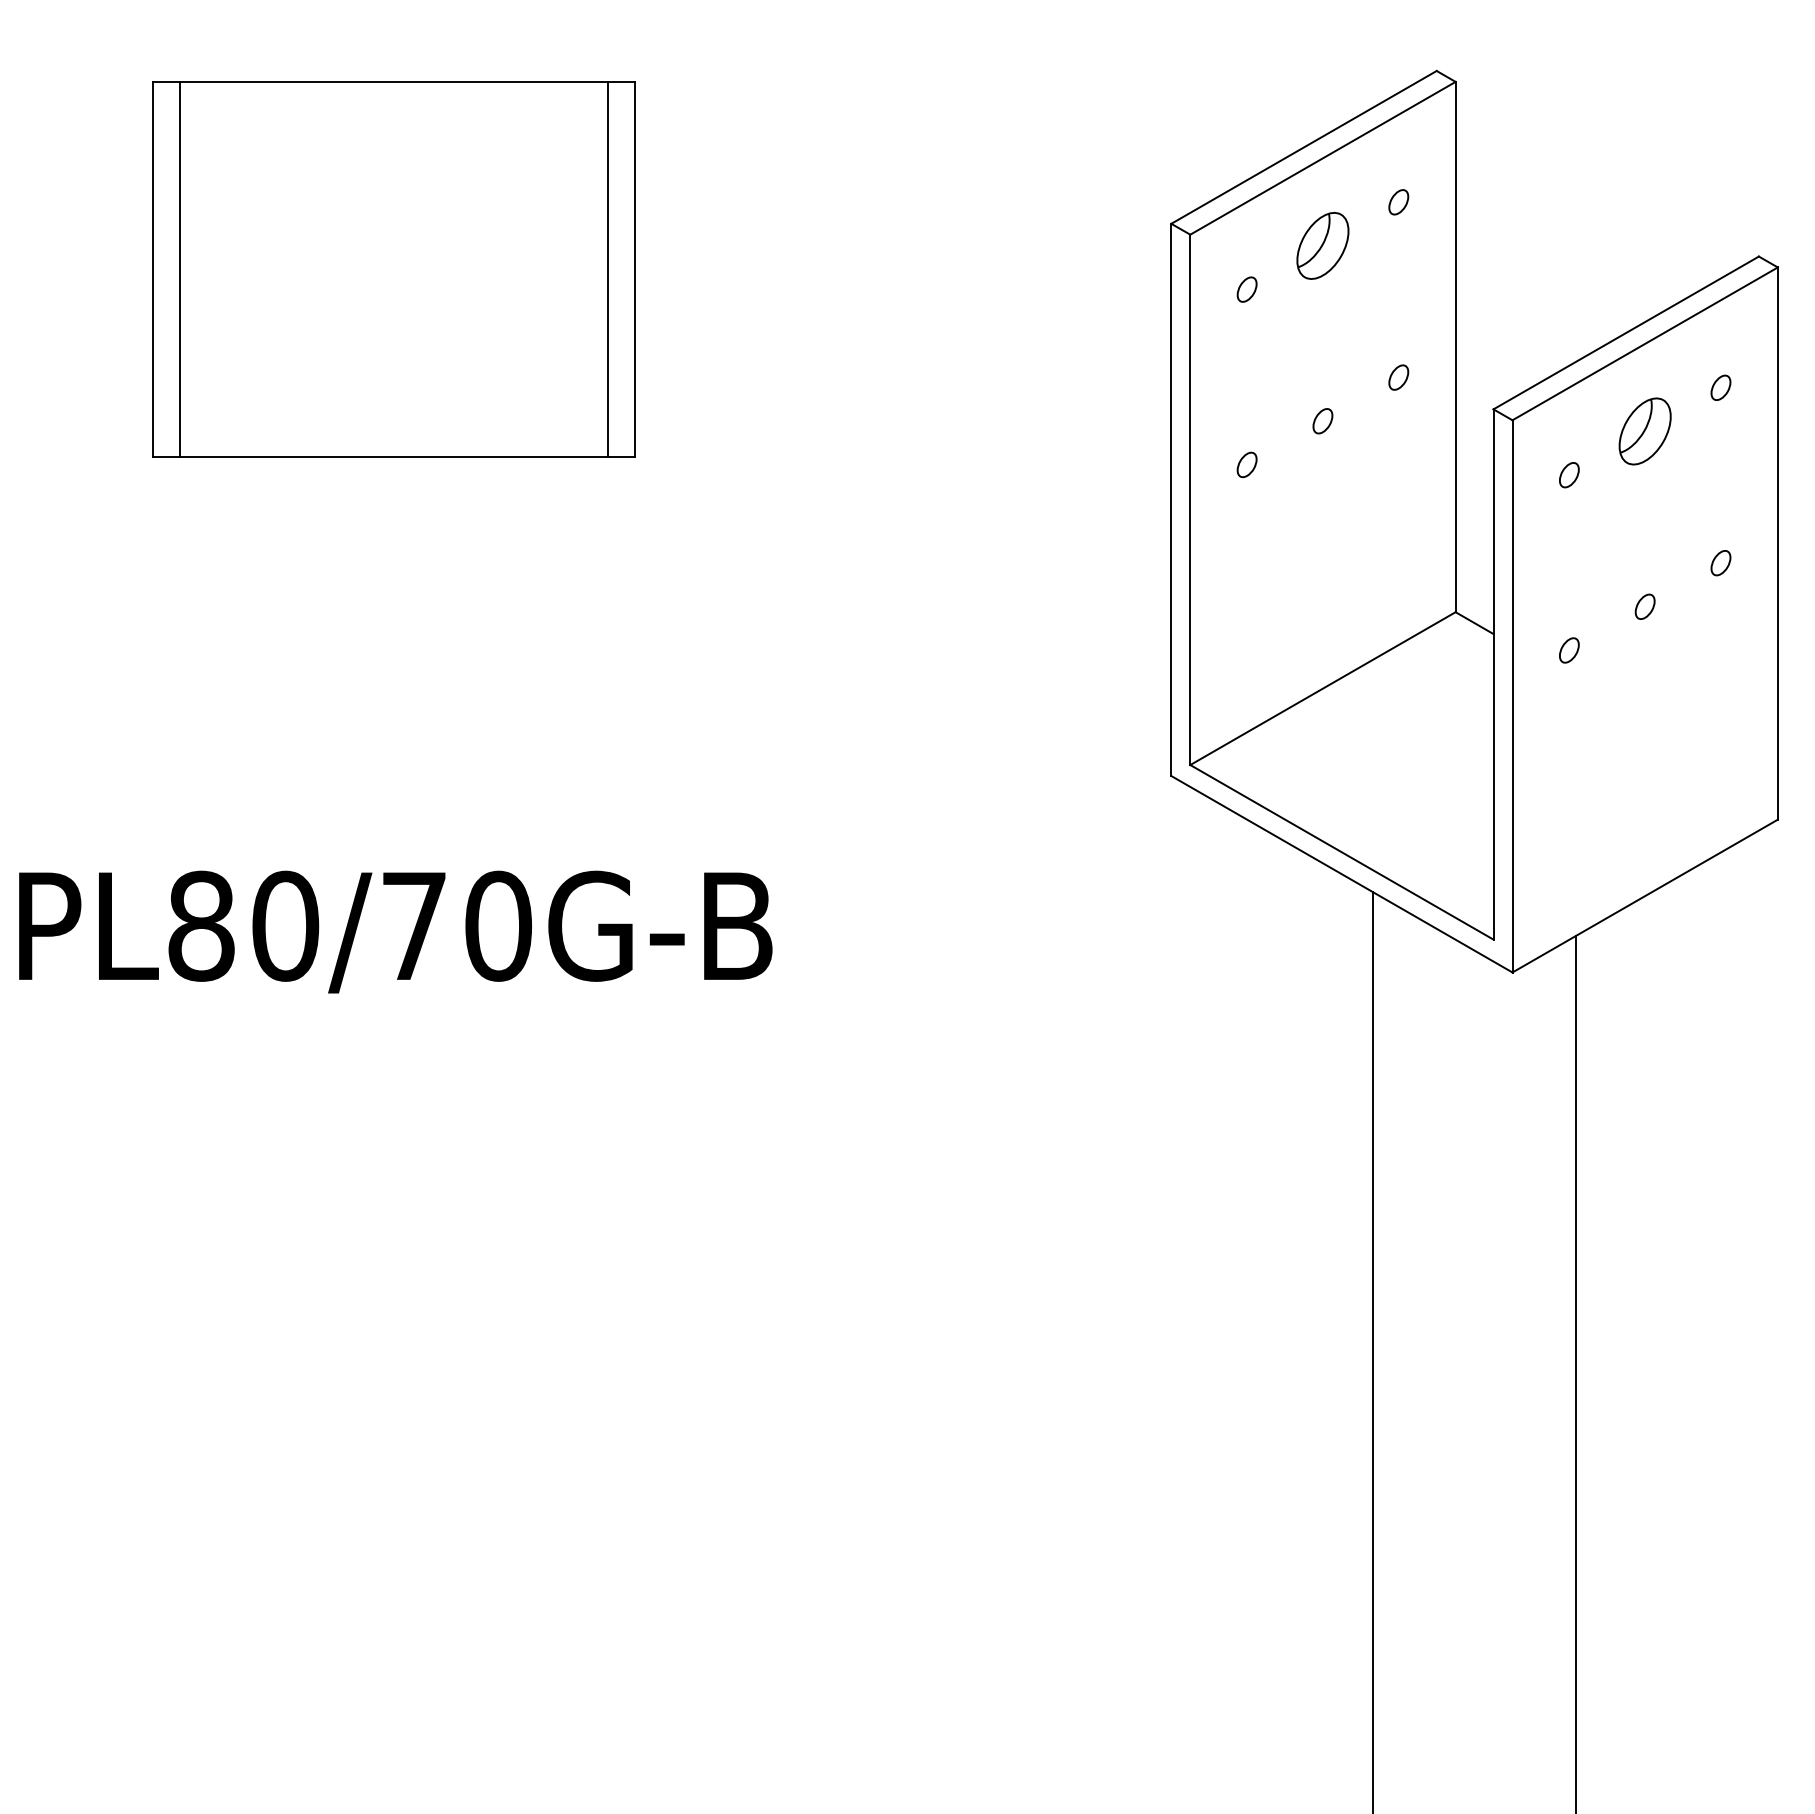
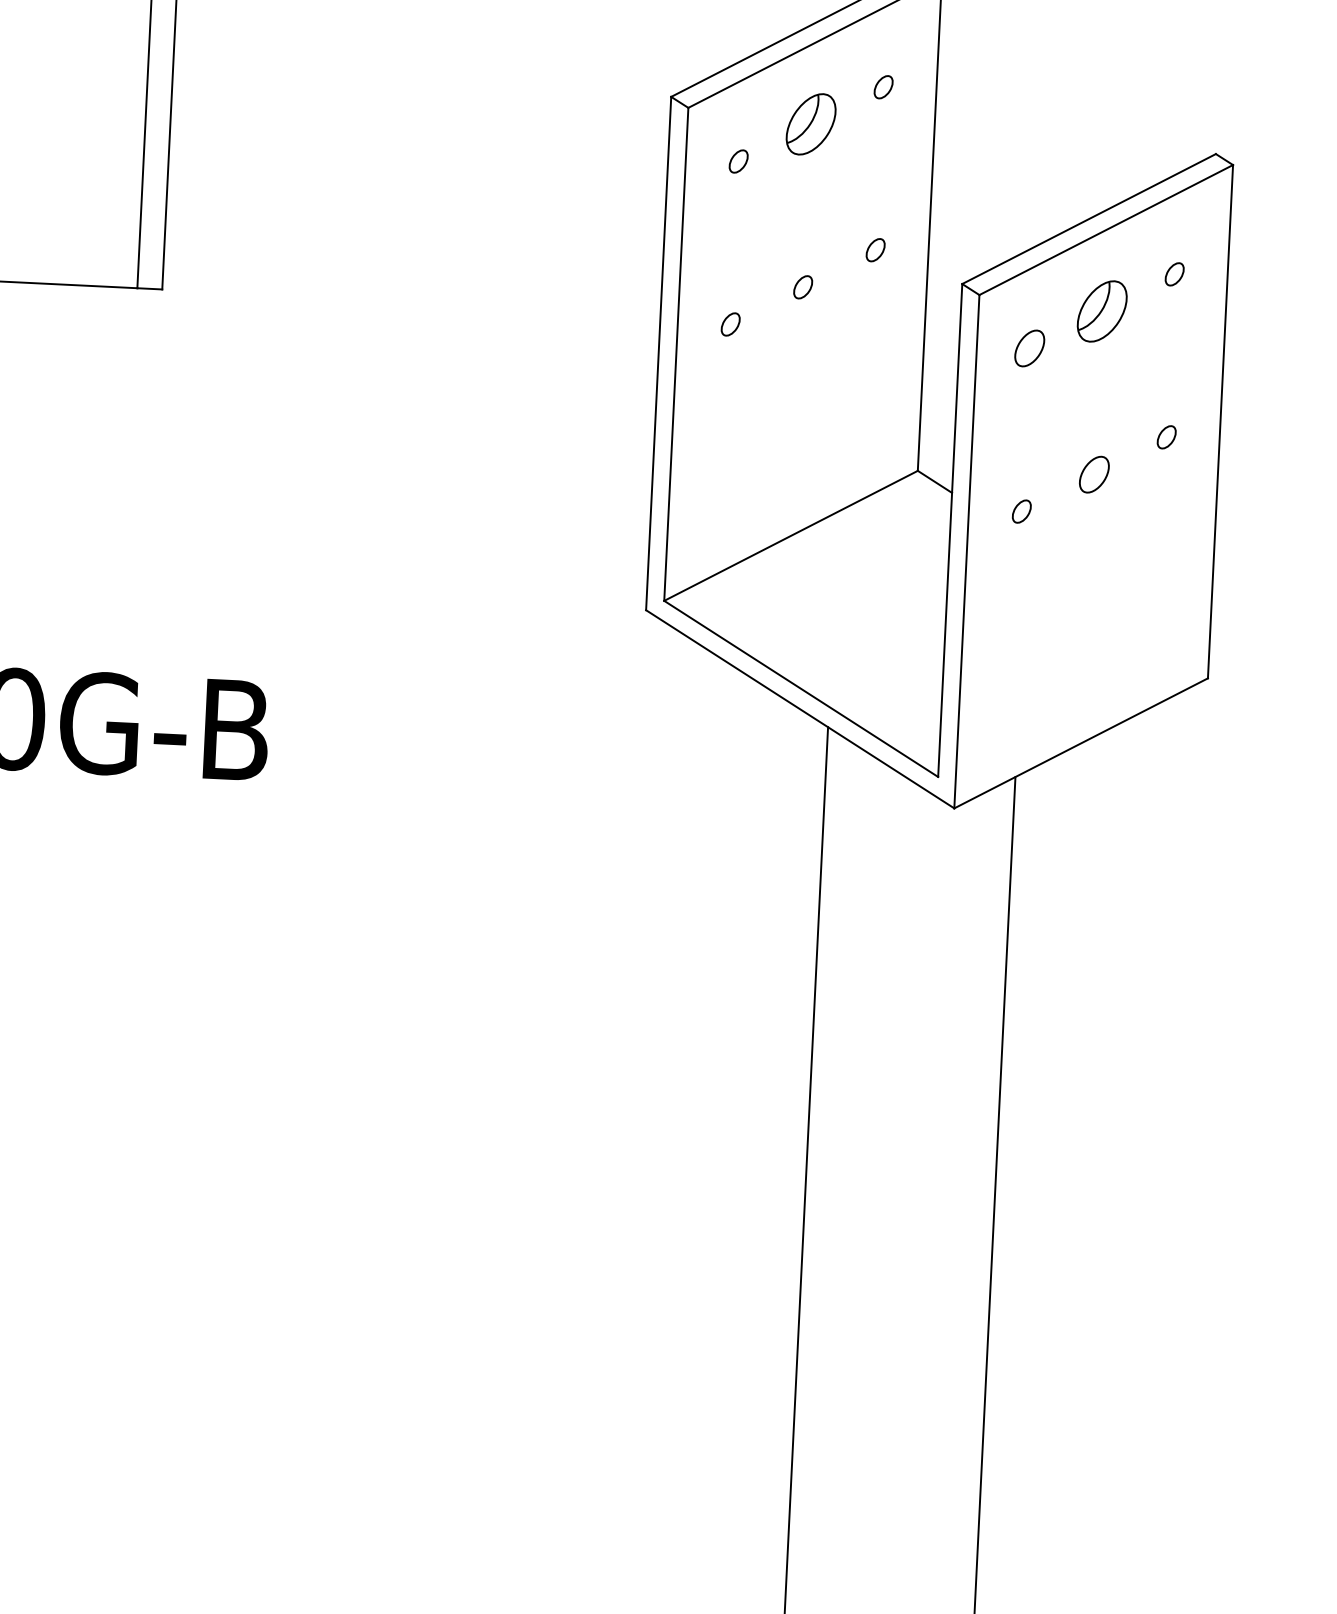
part: (1569, 475) -> (1029, 348), size x1.6
part: (1644, 606) -> (1093, 474), size x1.6

